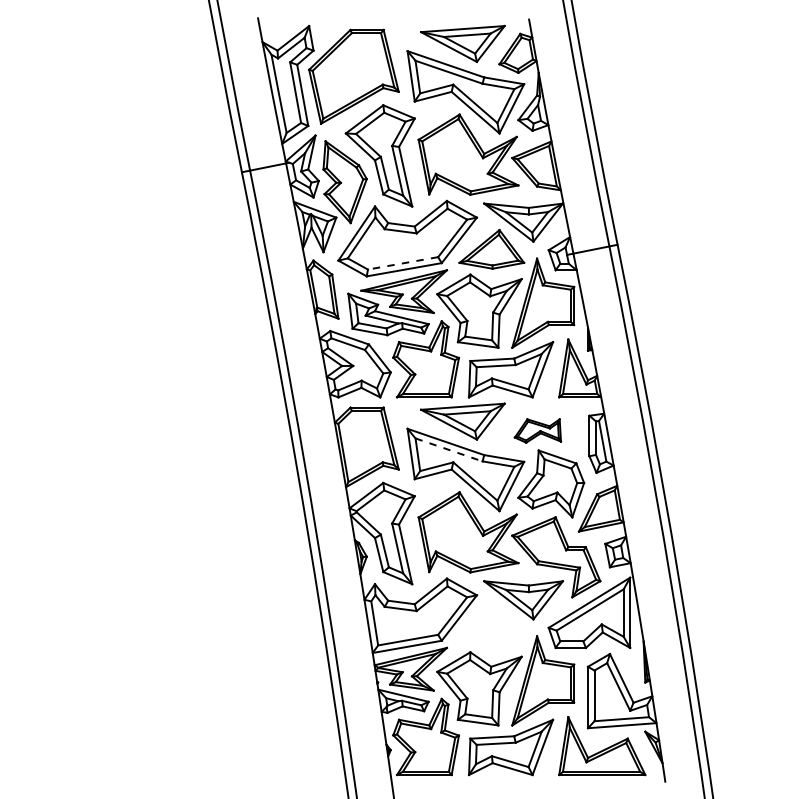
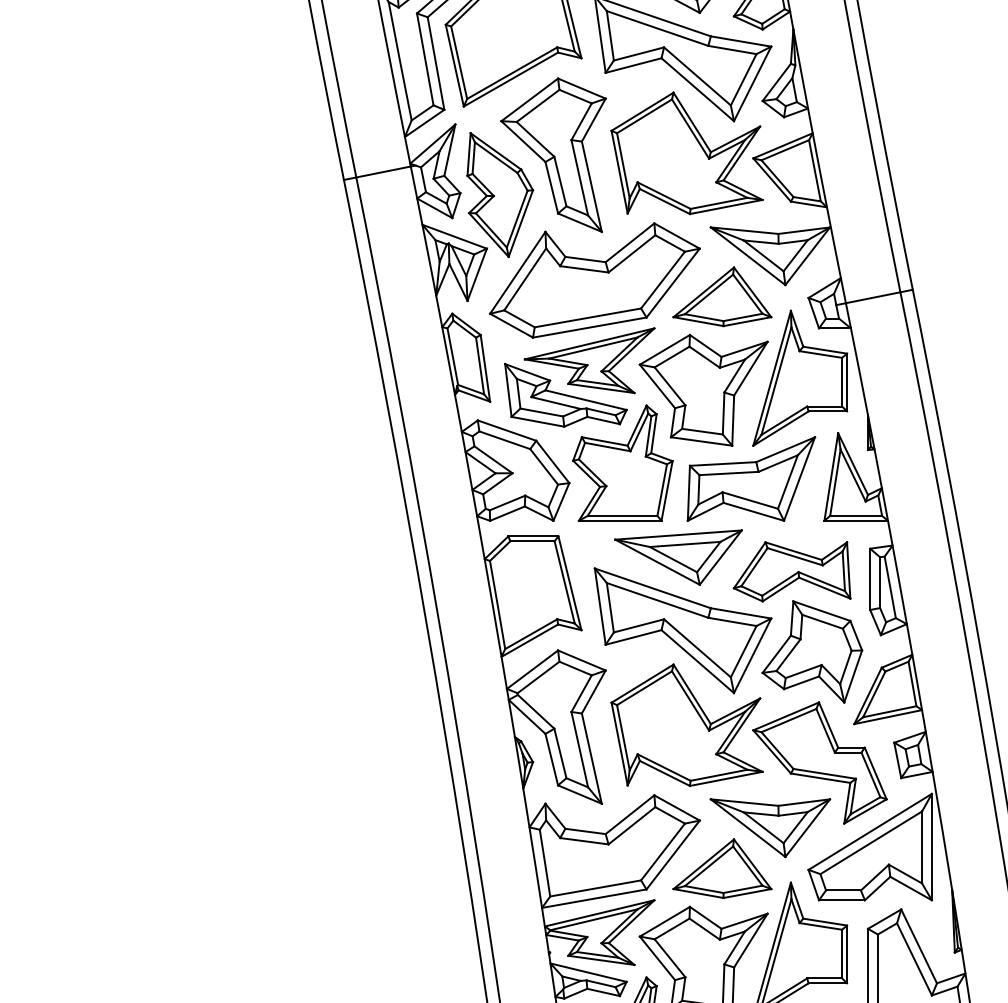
line: (403, 263) -> (588, 318), dashed -> solid
part: (537, 430) -> (791, 571), size x1.67
line: (449, 450) -> (658, 601), dashed -> solid
part: (491, 626) -> (721, 867), added

